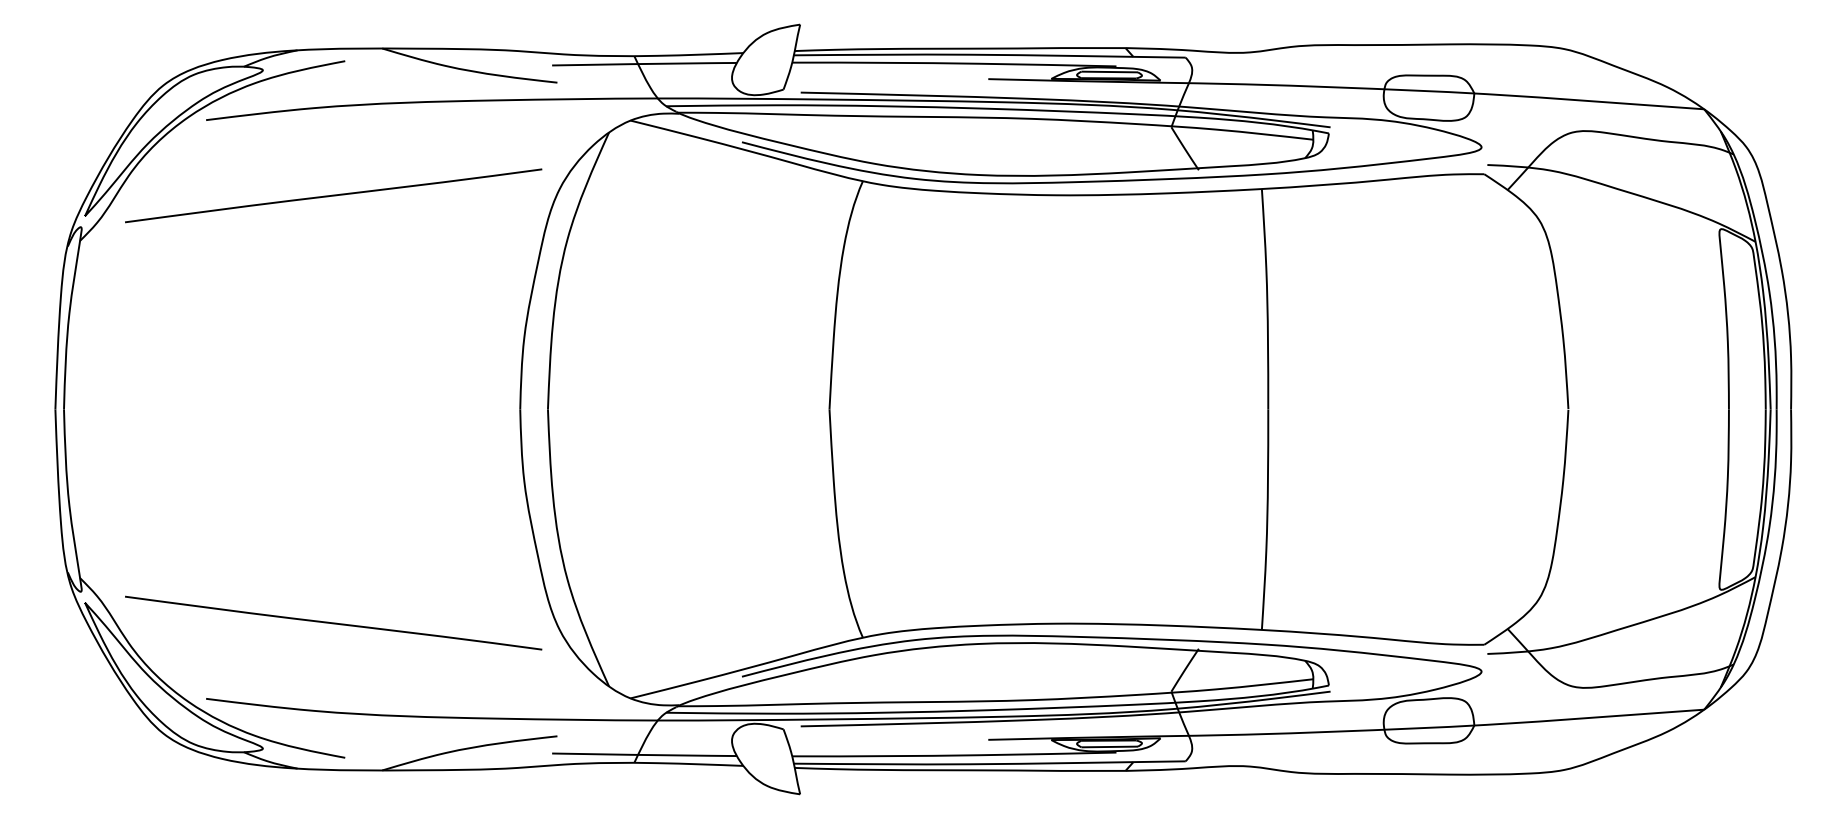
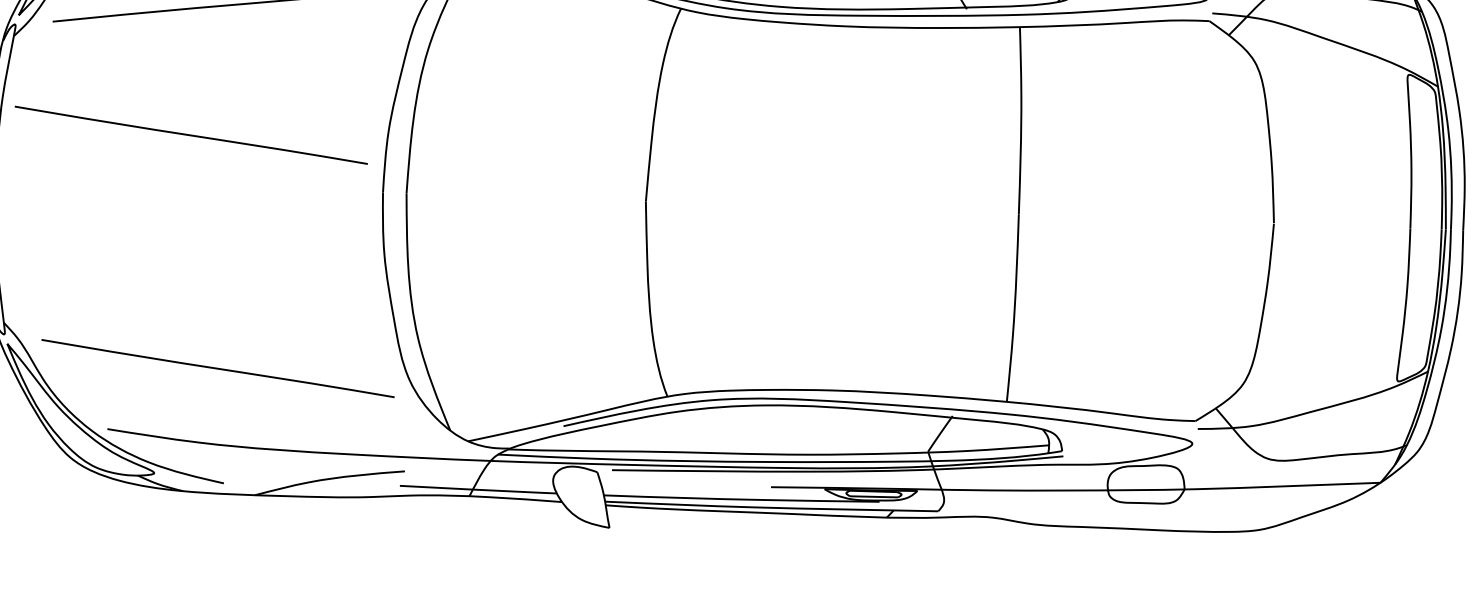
line: (292, 349) -> (191, 134), added

